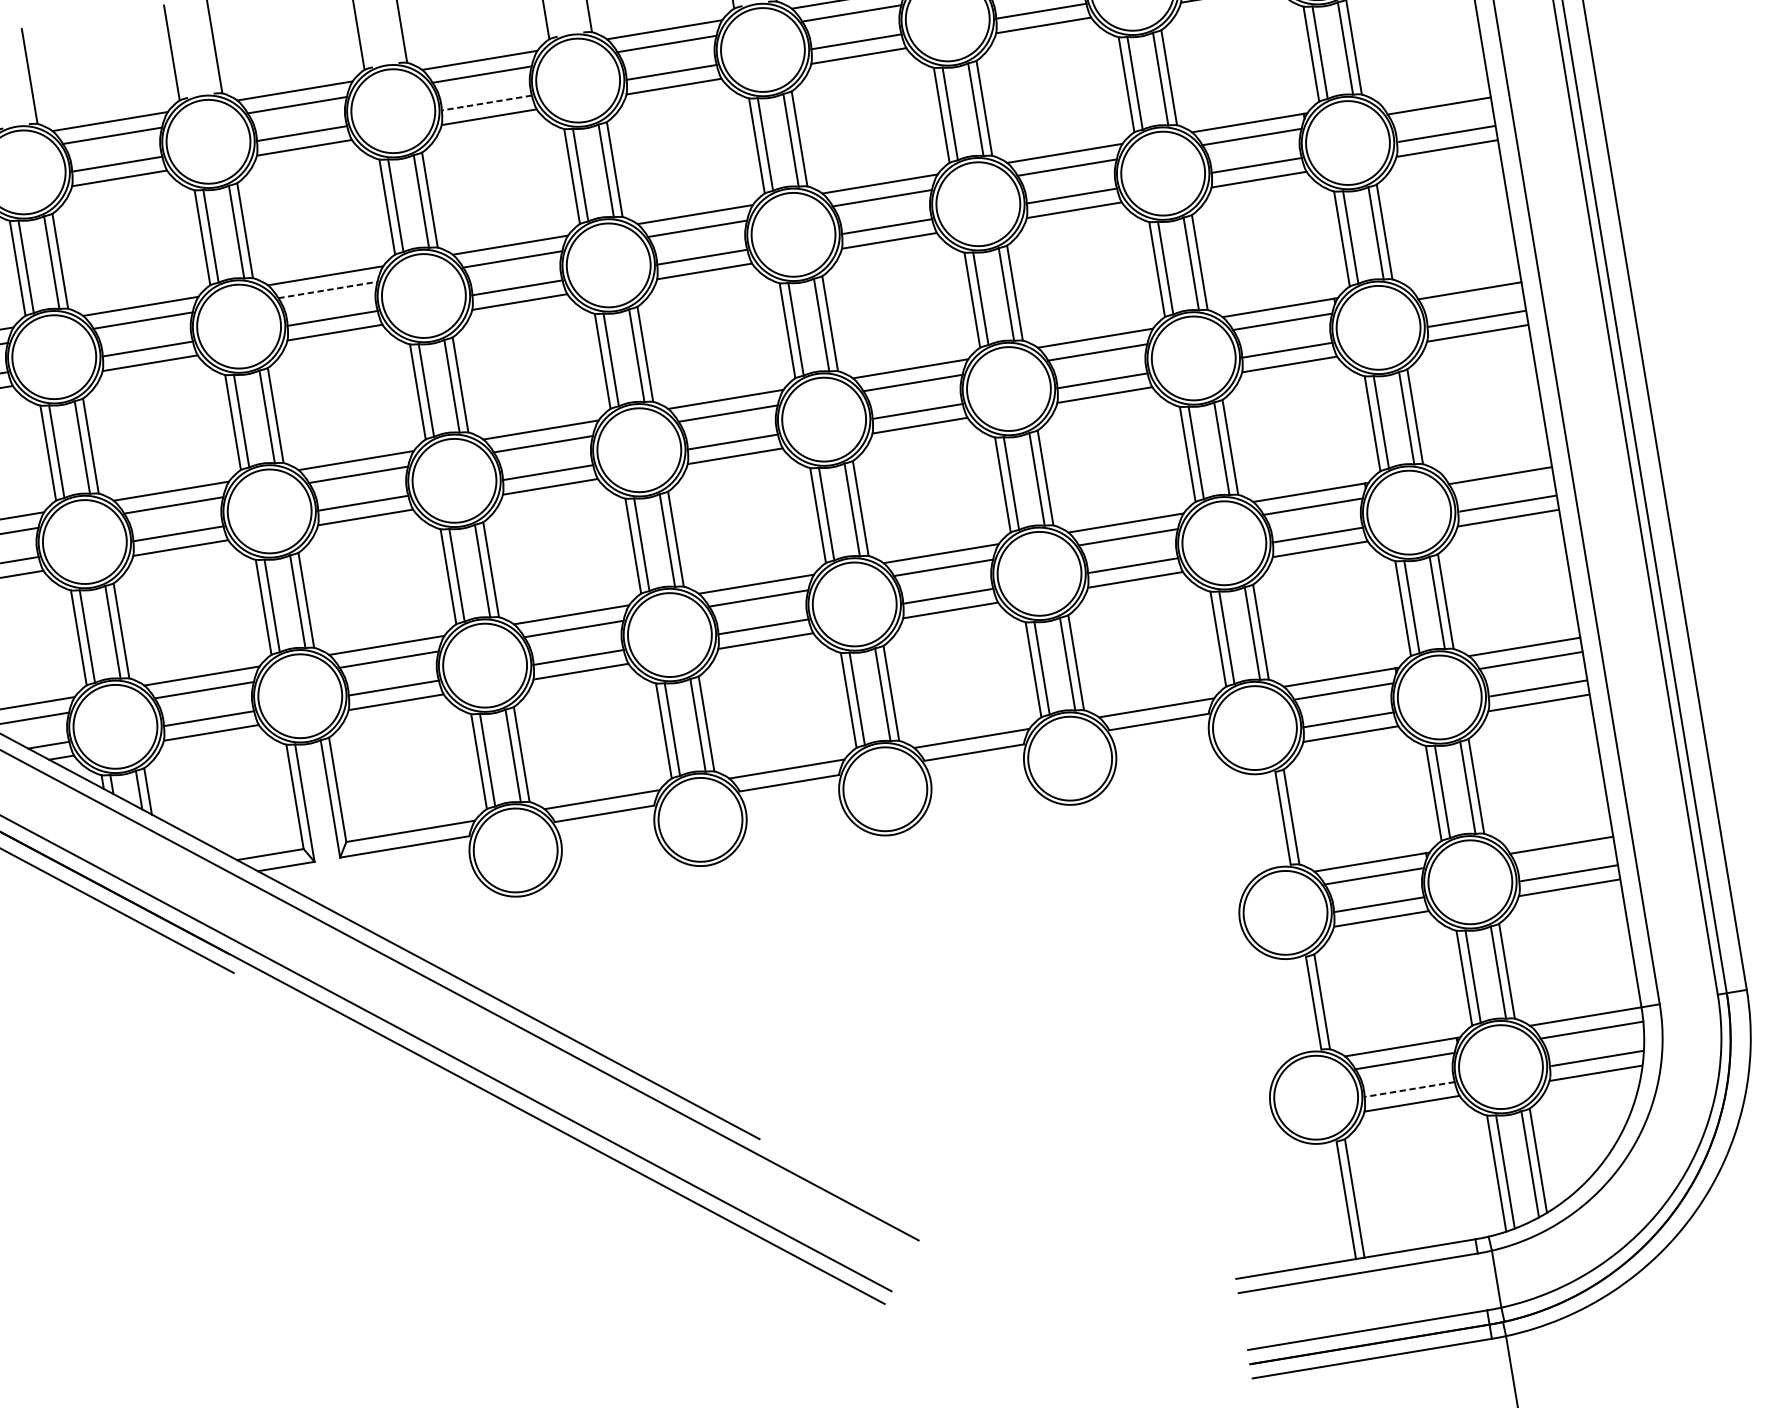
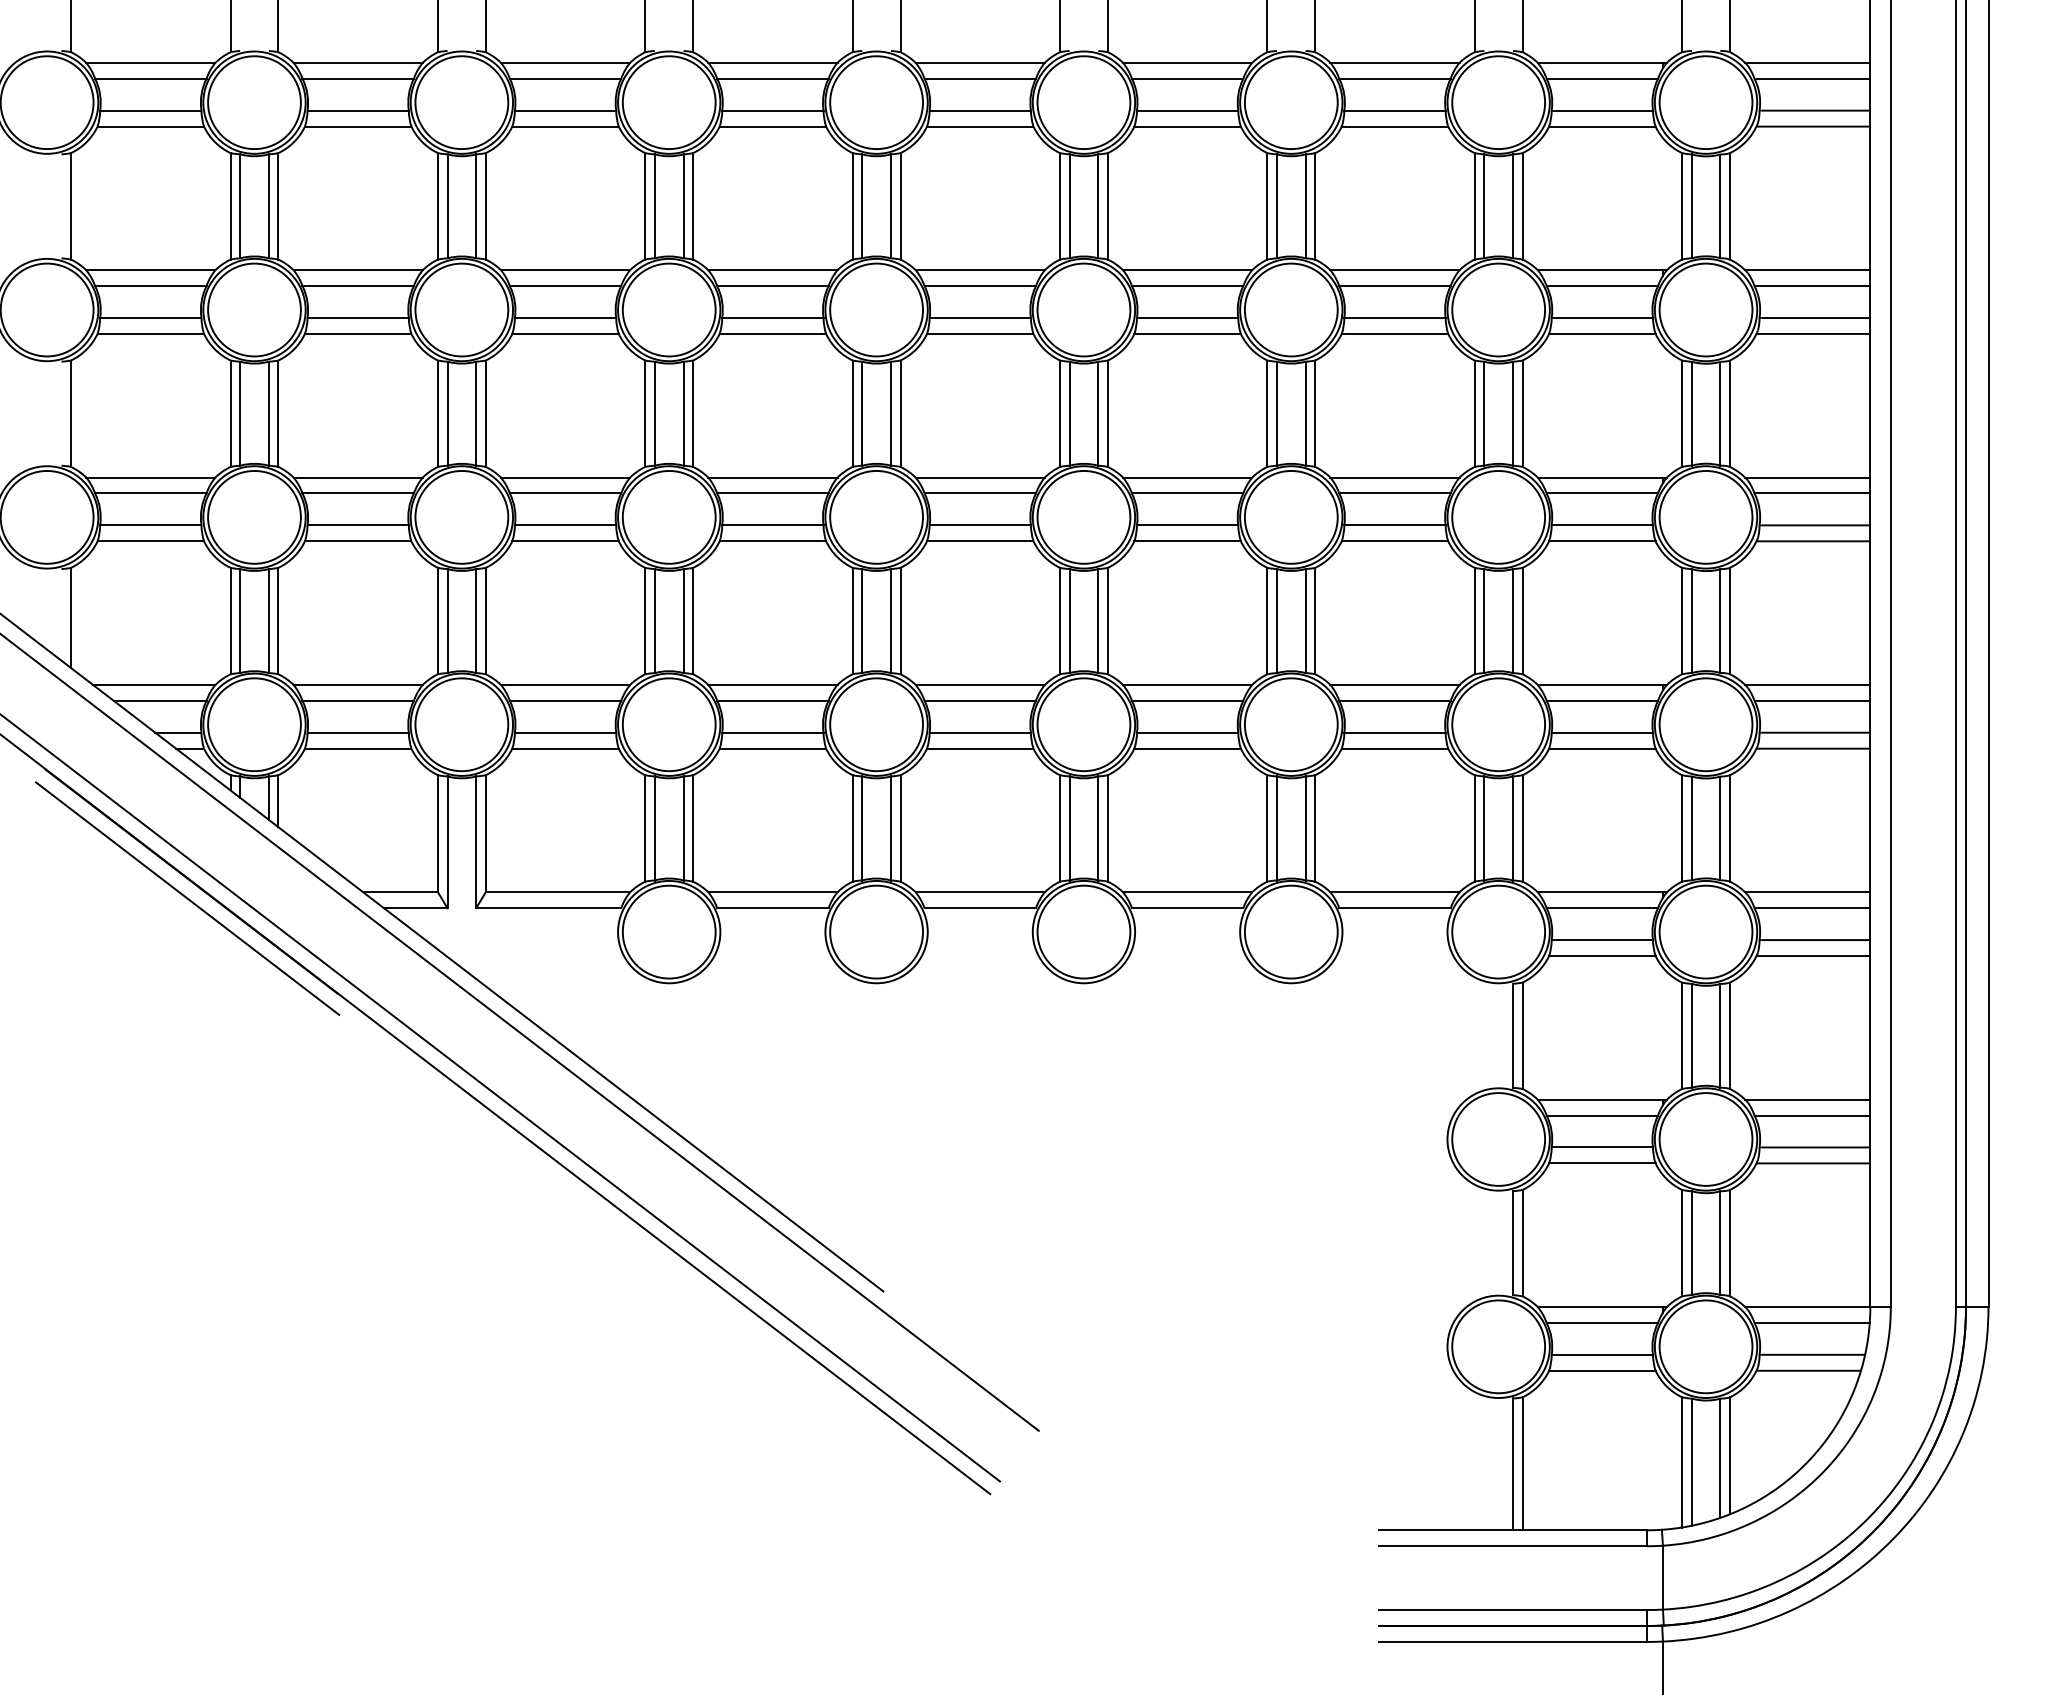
line: (1432, 92) -> (1807, 270), added
line: (486, 102) -> (772, 110), dashed -> solid
line: (1463, 277) -> (1807, 477), added
line: (327, 290) -> (565, 286), dashed -> solid
line: (1493, 461) -> (1807, 684), added
line: (1554, 831) -> (1807, 1099), added
line: (1409, 1089) -> (1602, 1354), dashed -> solid

